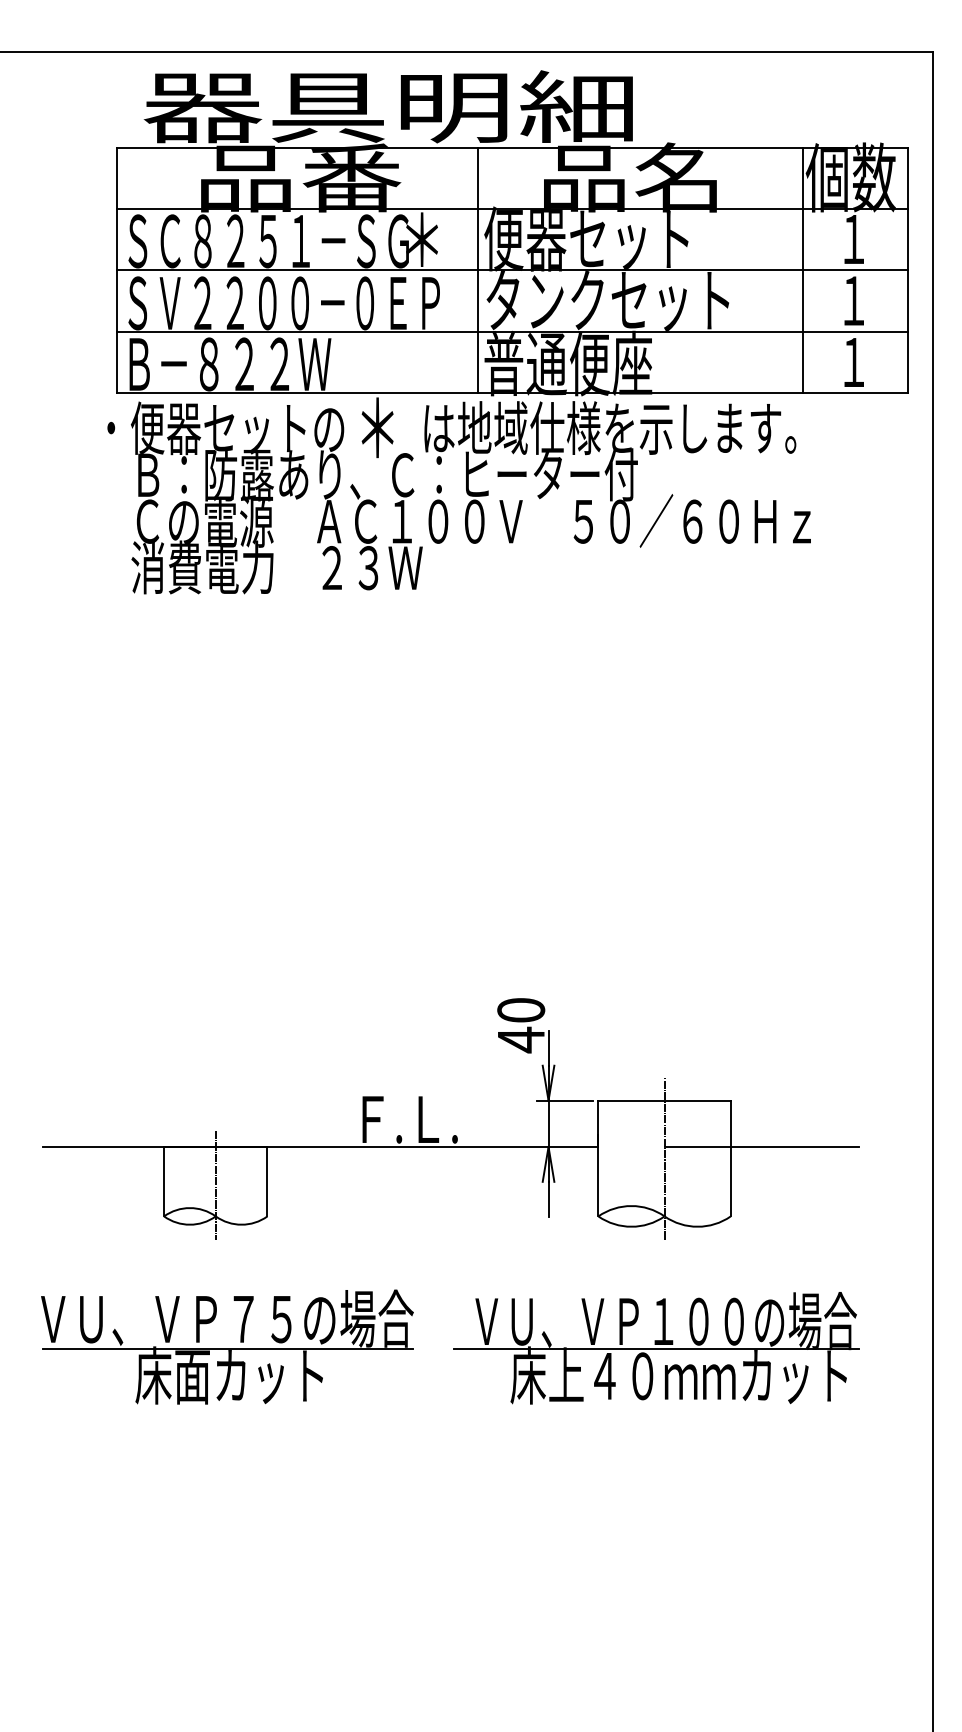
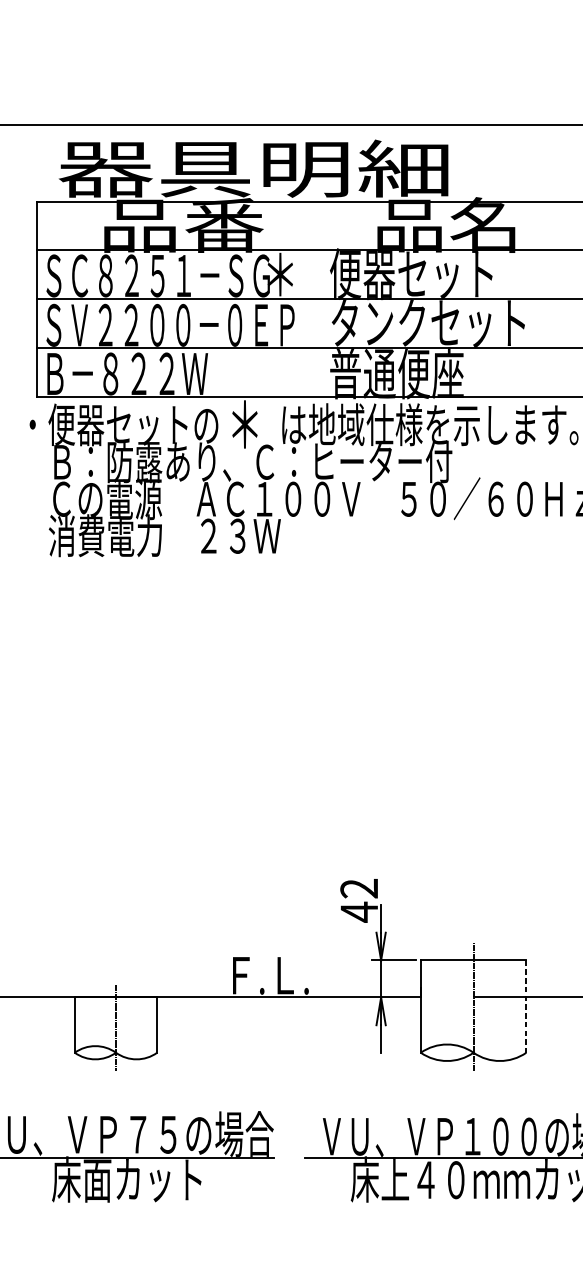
line: (477, 270) -> (324, 299), removed
text: (521, 1010) -> (359, 888), 40 -> 42
line: (730, 1158) -> (526, 1006), solid -> dashed

